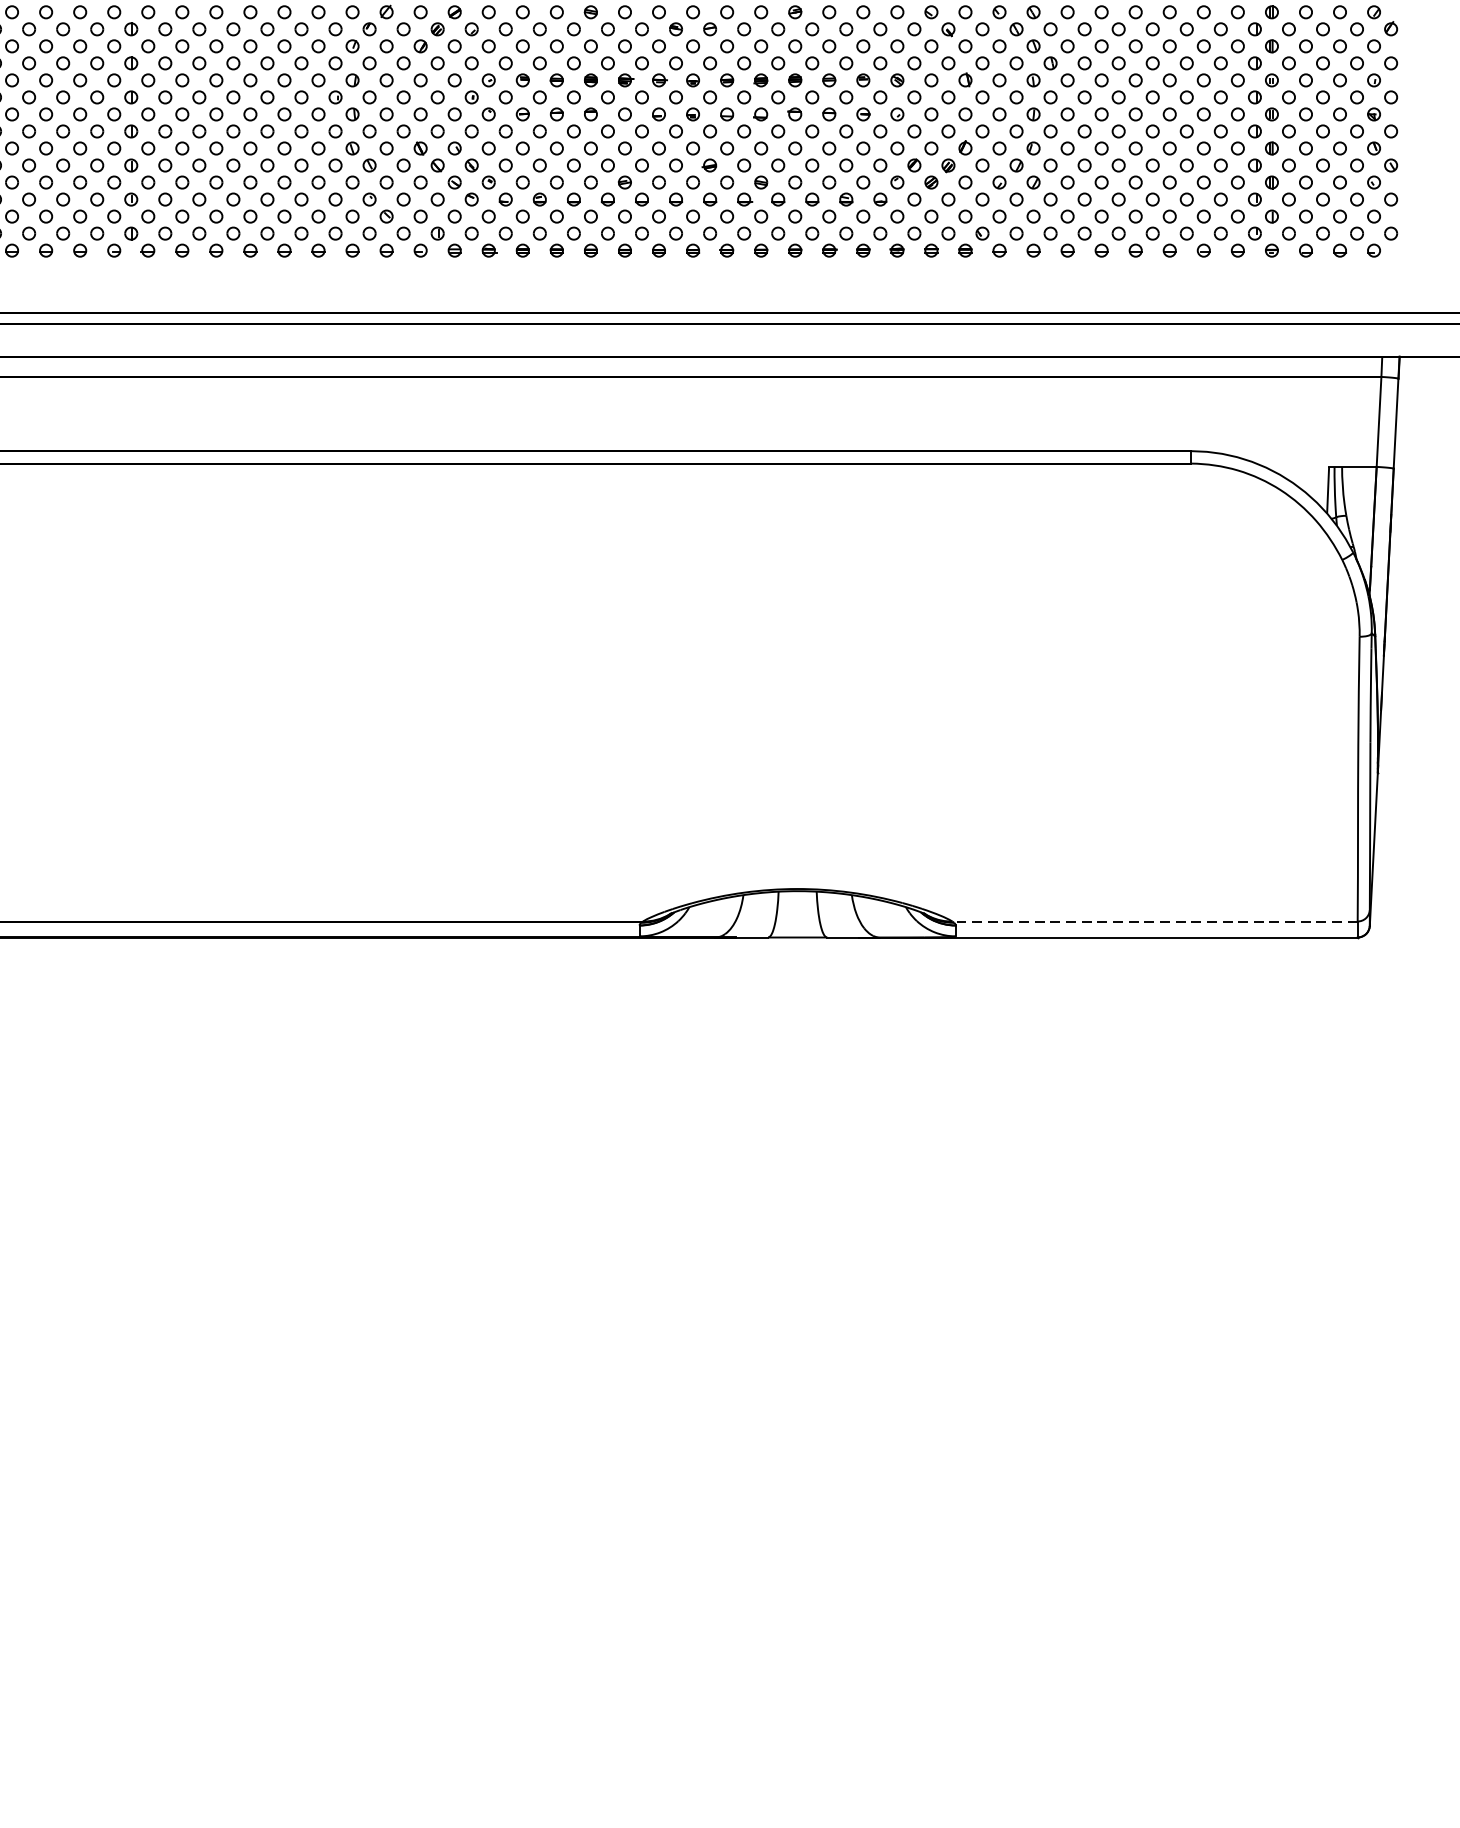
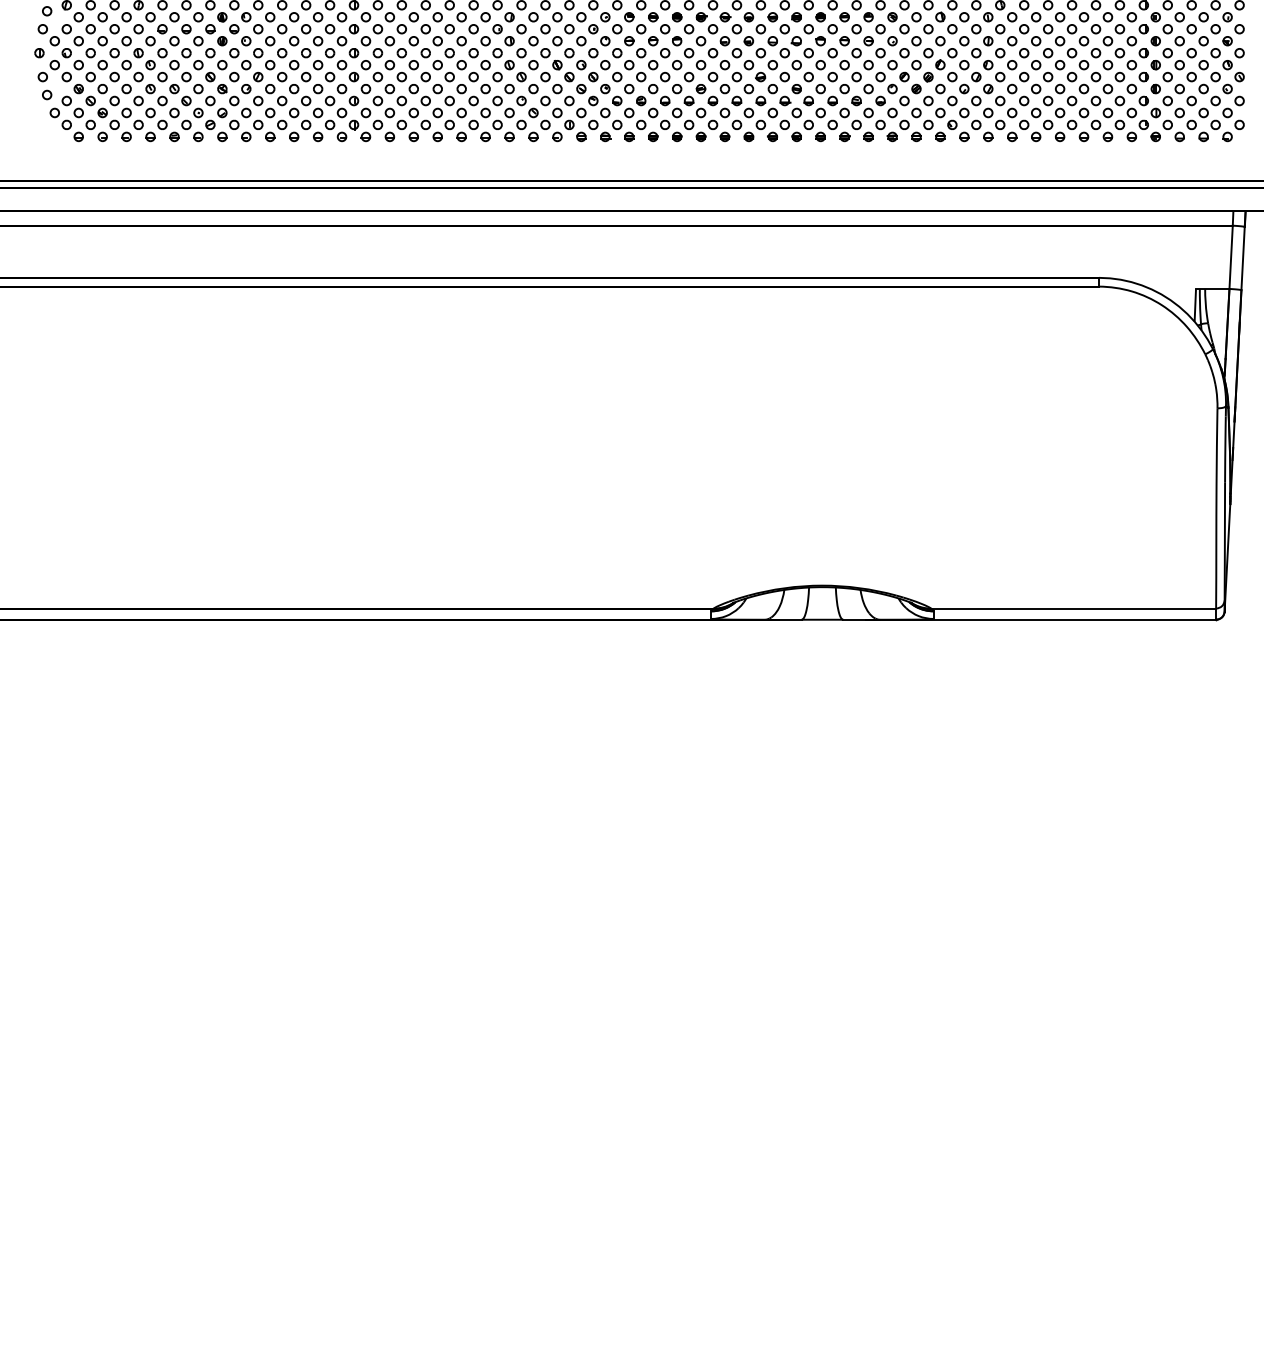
line: (1154, 921) -> (1073, 608), dashed -> solid

